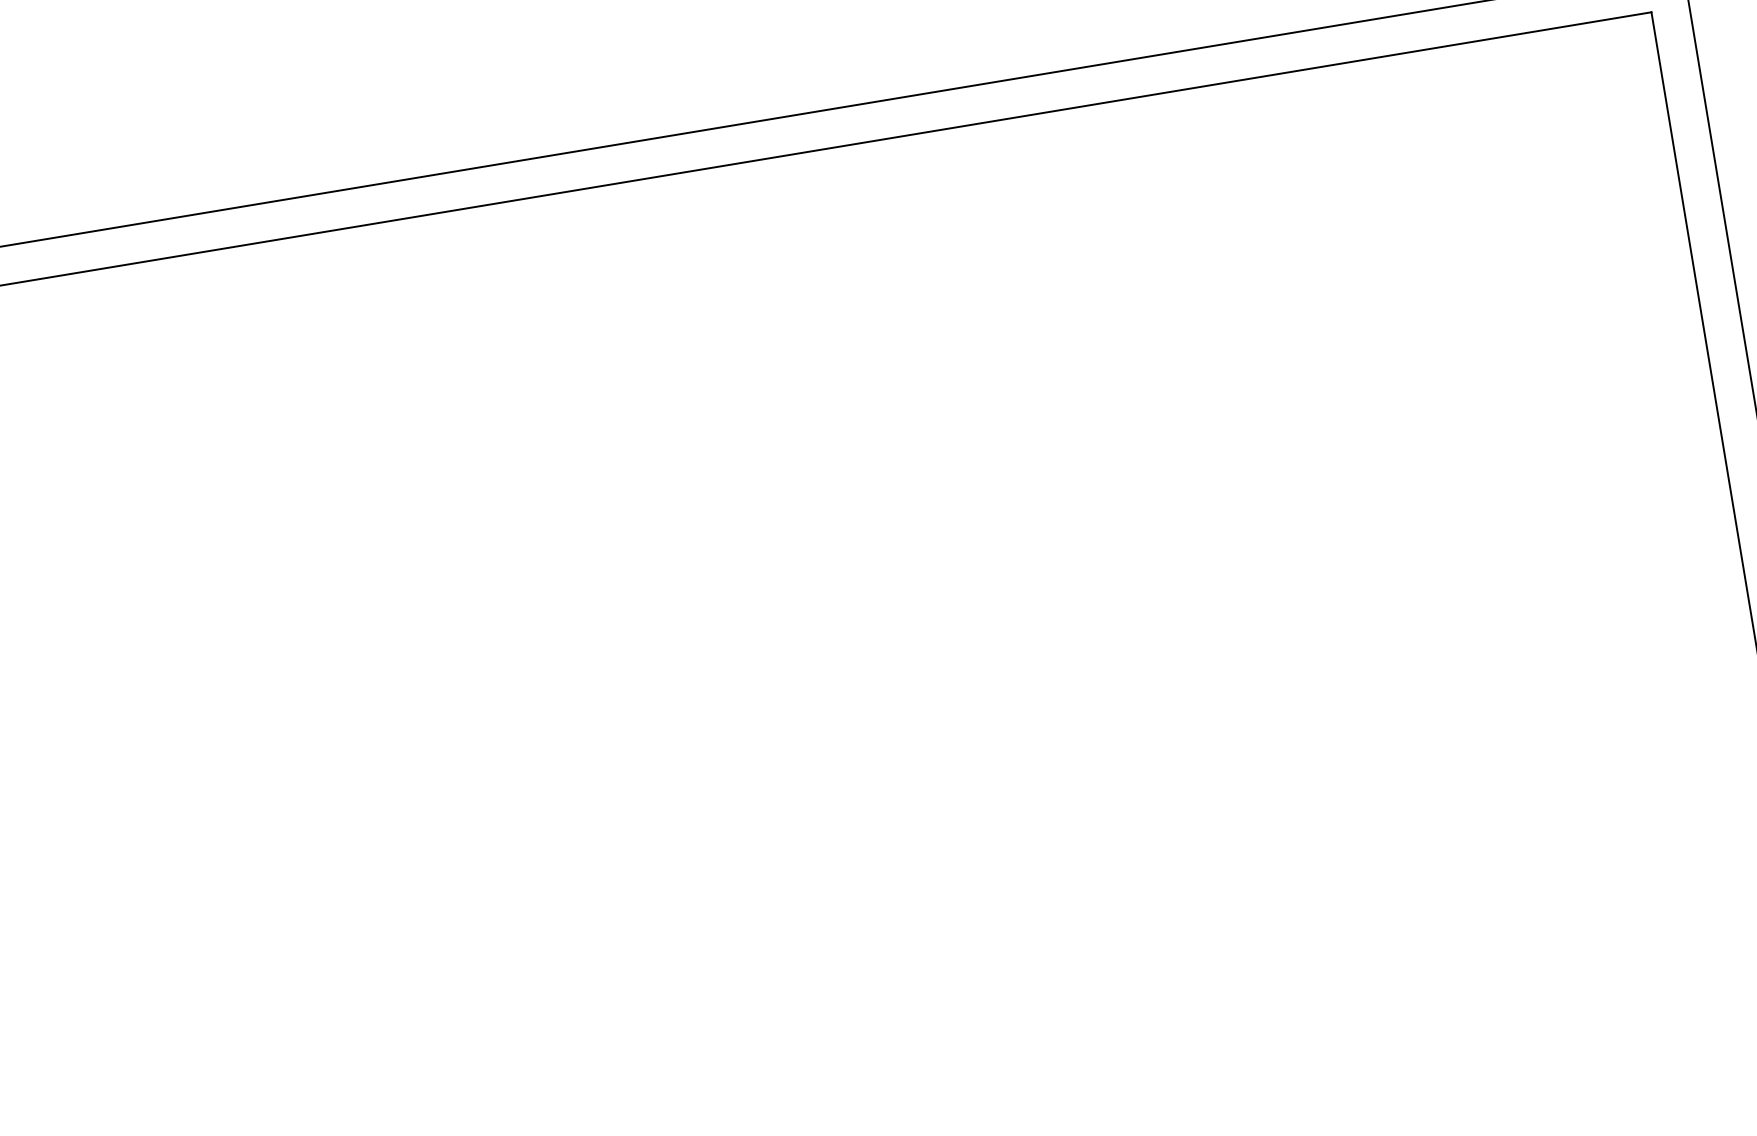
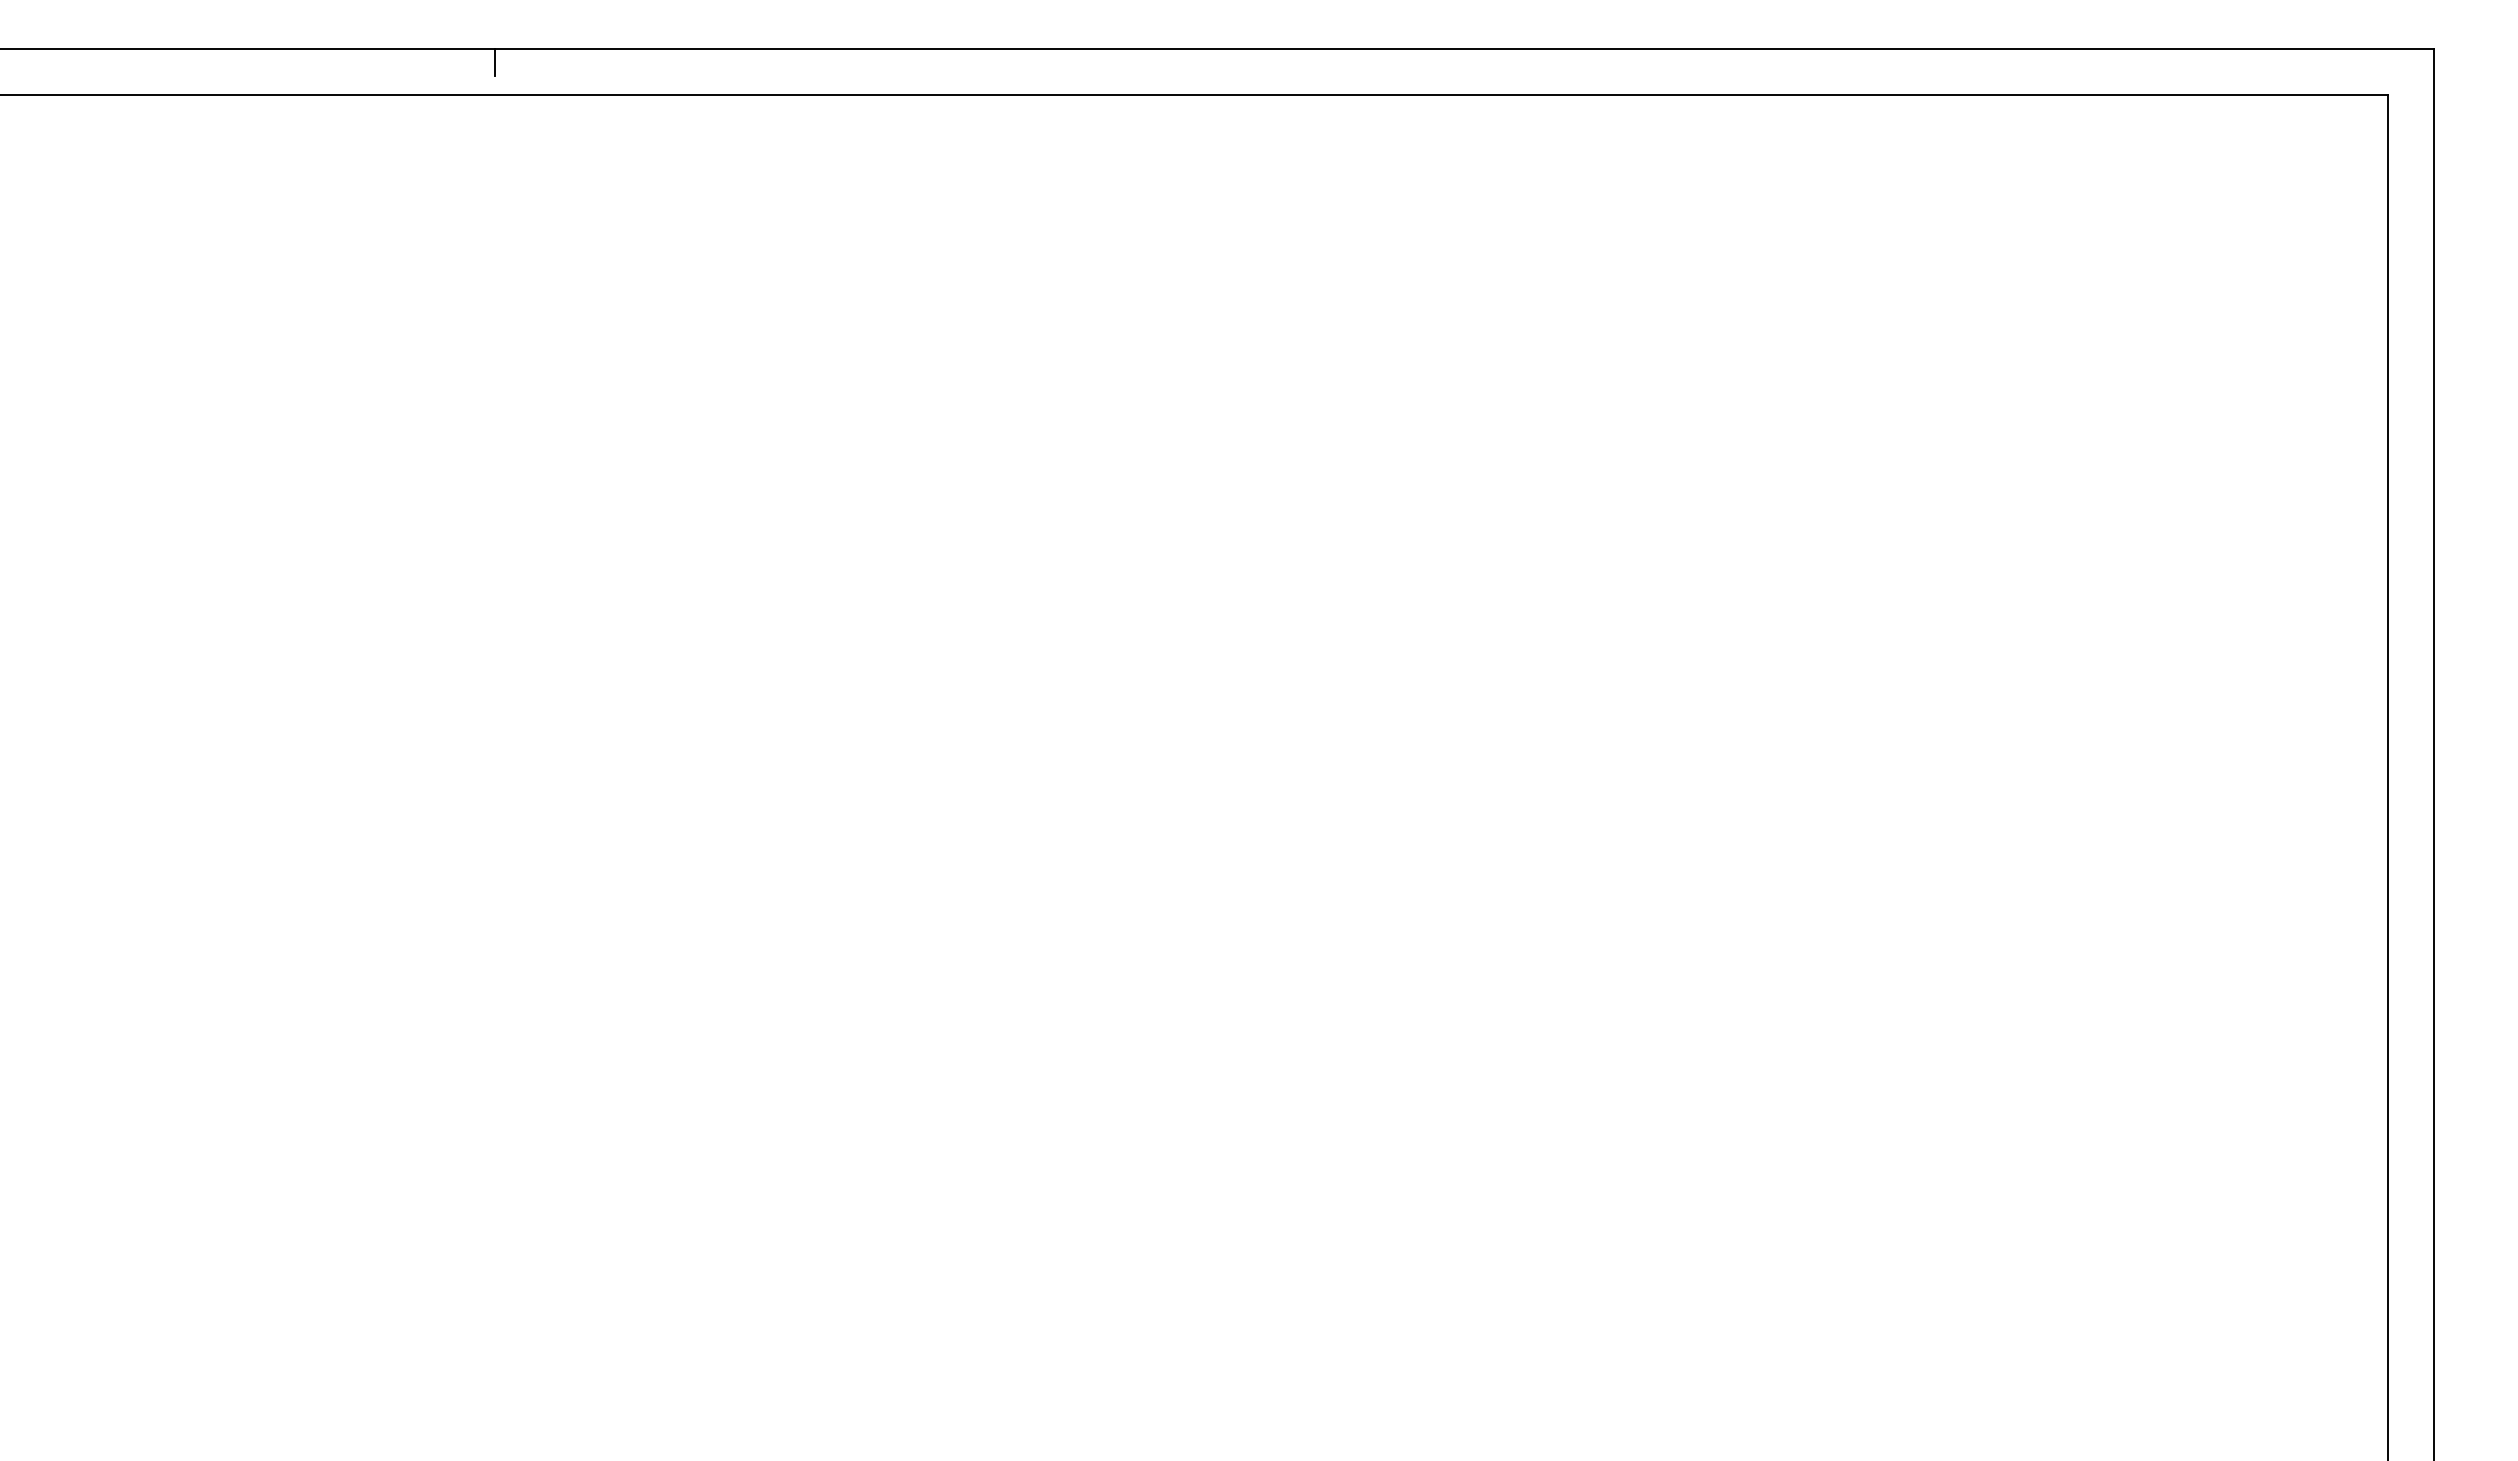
line: (95, 242) -> (494, 62), added

